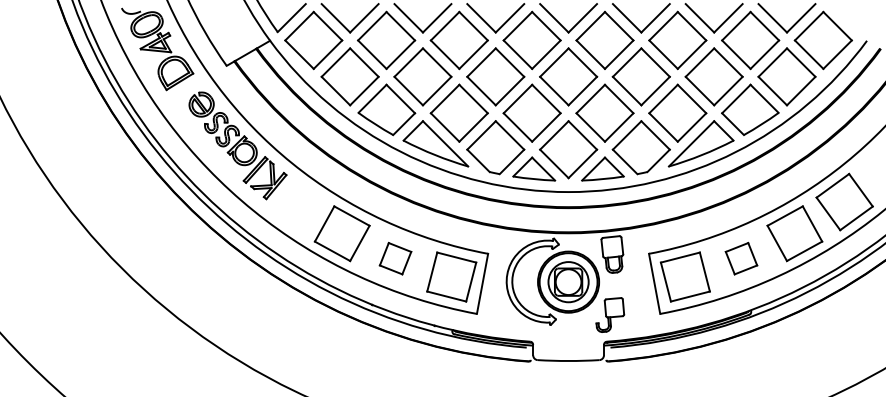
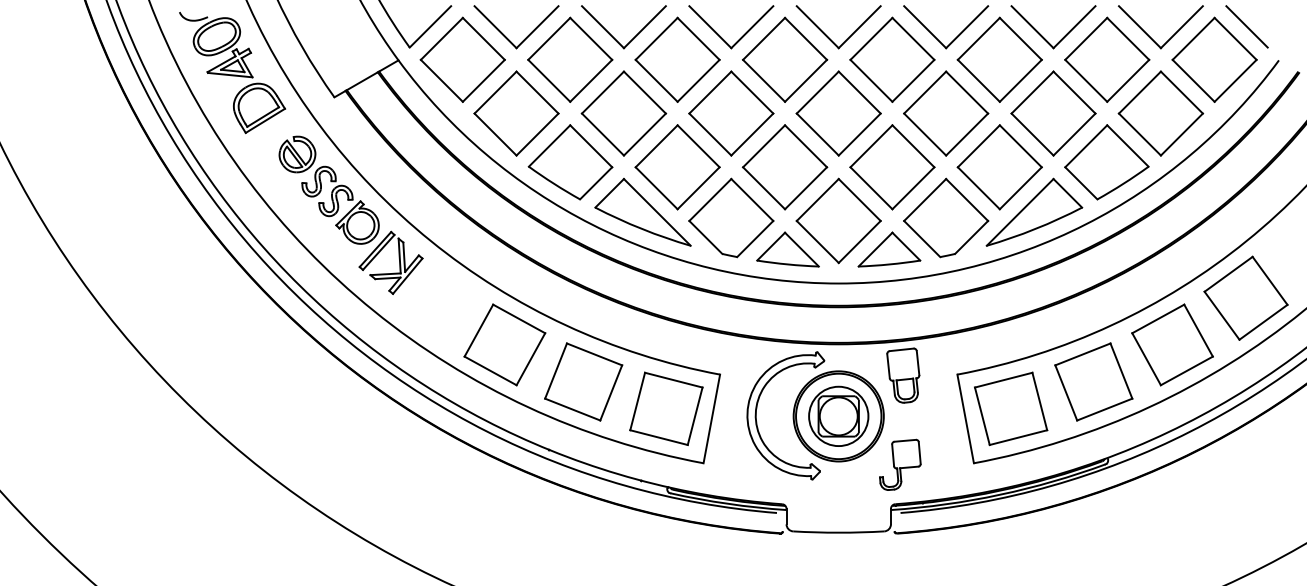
line: (845, 18) -> (1247, 27), added
part: (395, 258) -> (583, 381), size x1.67
part: (741, 258) -> (1093, 381), size x1.67

